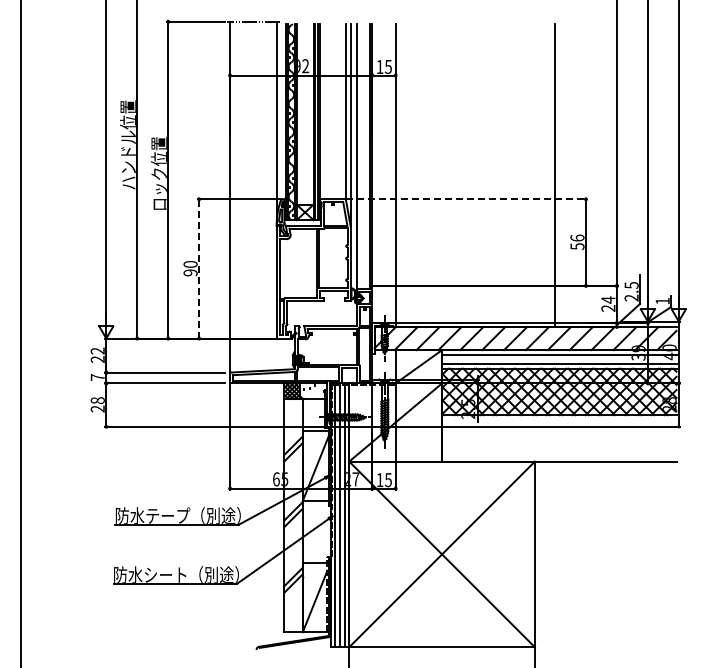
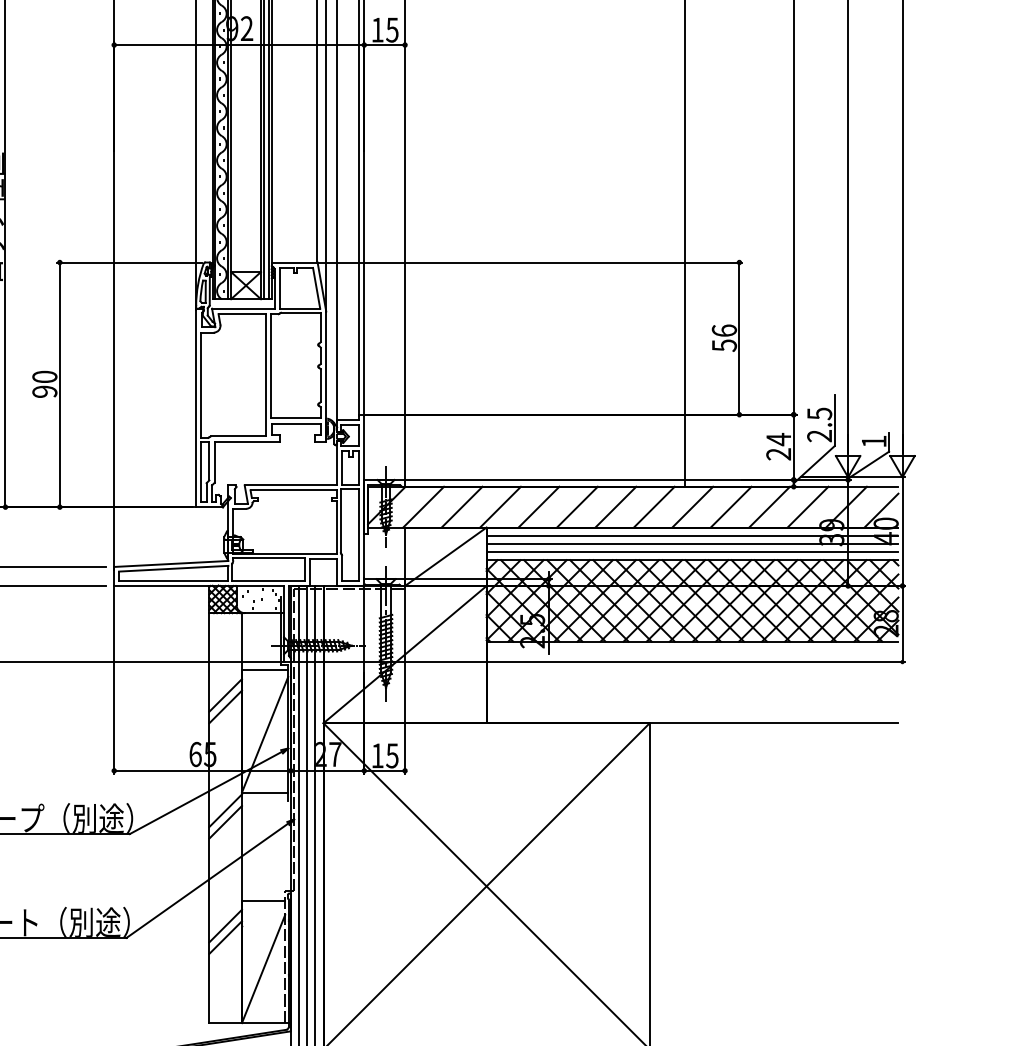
line: (466, 199) -> (529, 262), dashed -> solid
line: (199, 268) -> (60, 384), dashed -> solid
line: (559, 359) -> (692, 543), added

